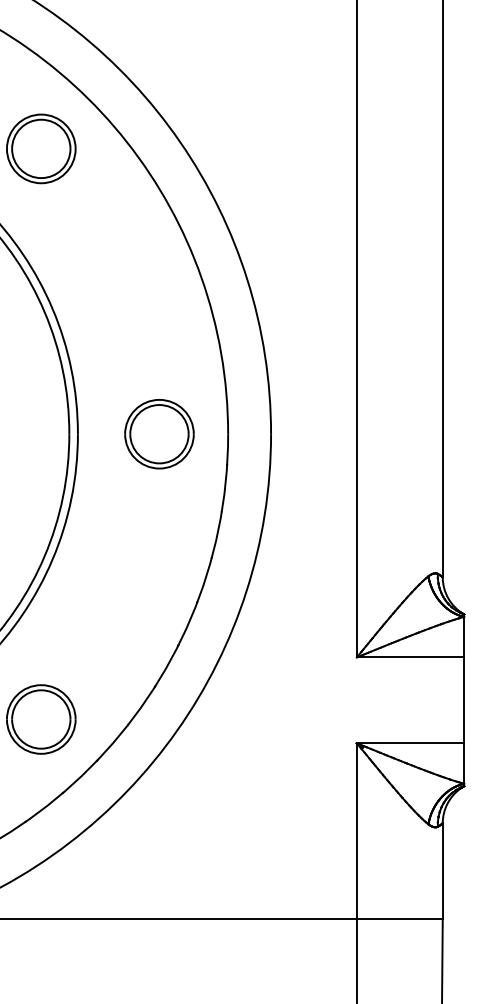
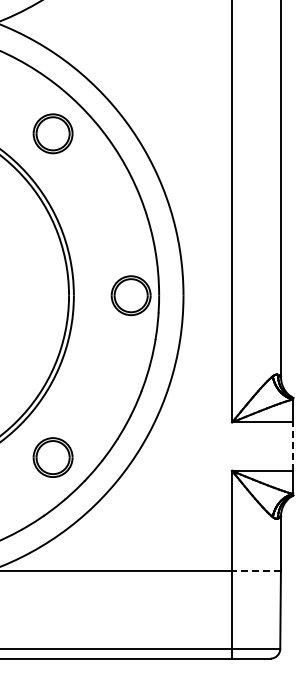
part: (158, 433) -> (130, 295), moved
line: (464, 699) -> (293, 446), solid -> dashed
line: (399, 918) -> (256, 570), solid -> dashed

